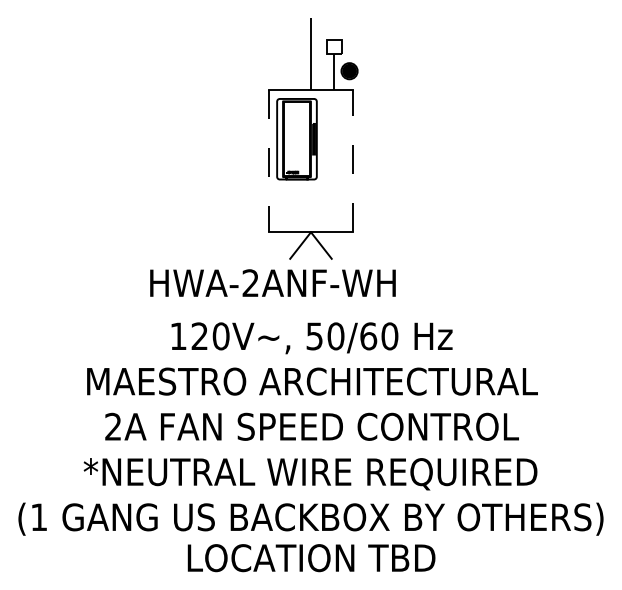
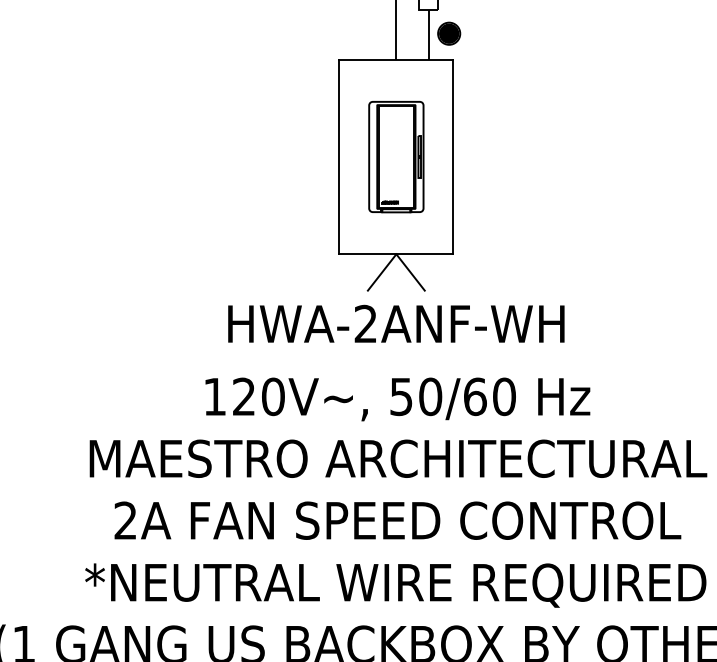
part: (296, 139) -> (395, 157), moved
line: (352, 160) -> (453, 155), dashed -> solid
line: (269, 161) -> (339, 157), dashed -> solid
text: (272, 282) -> (395, 323), moved

